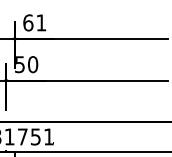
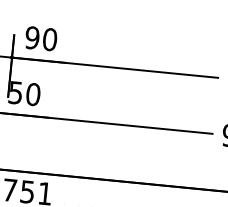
text: (34, 22) -> (40, 38), 61 -> 90

